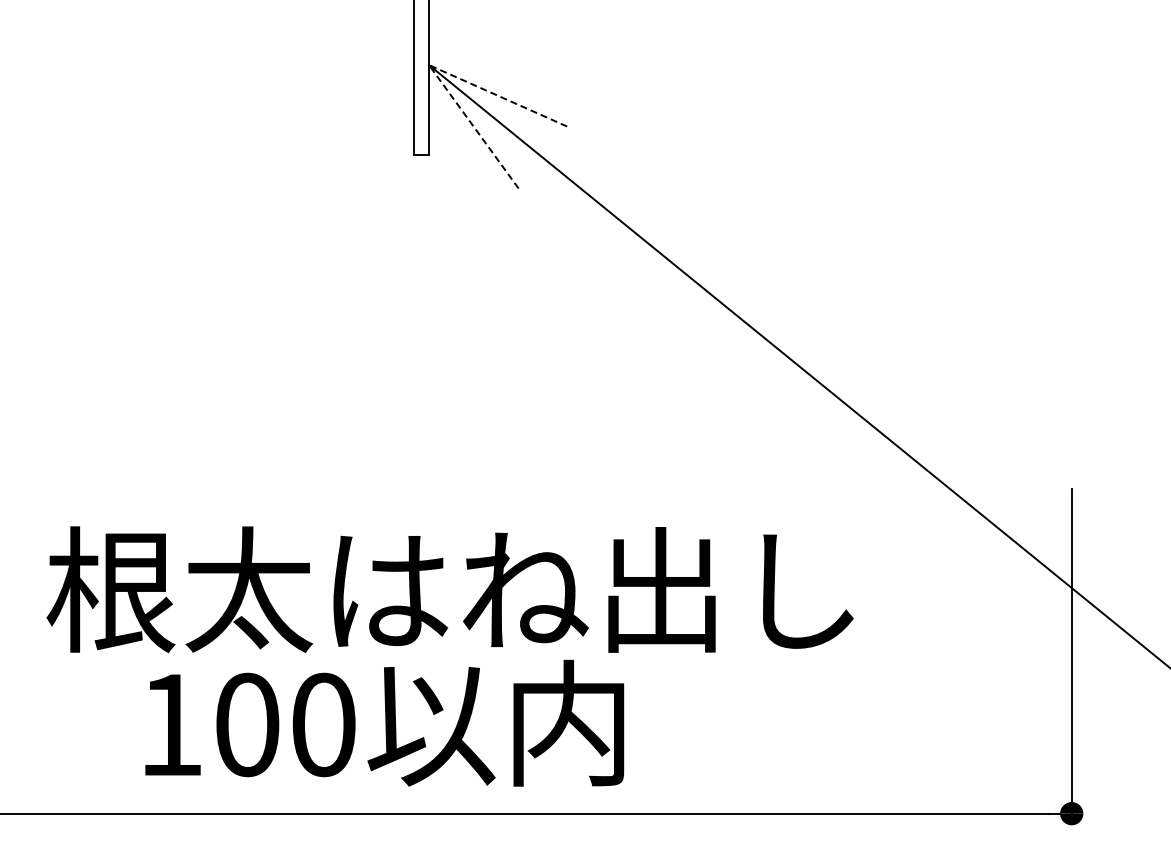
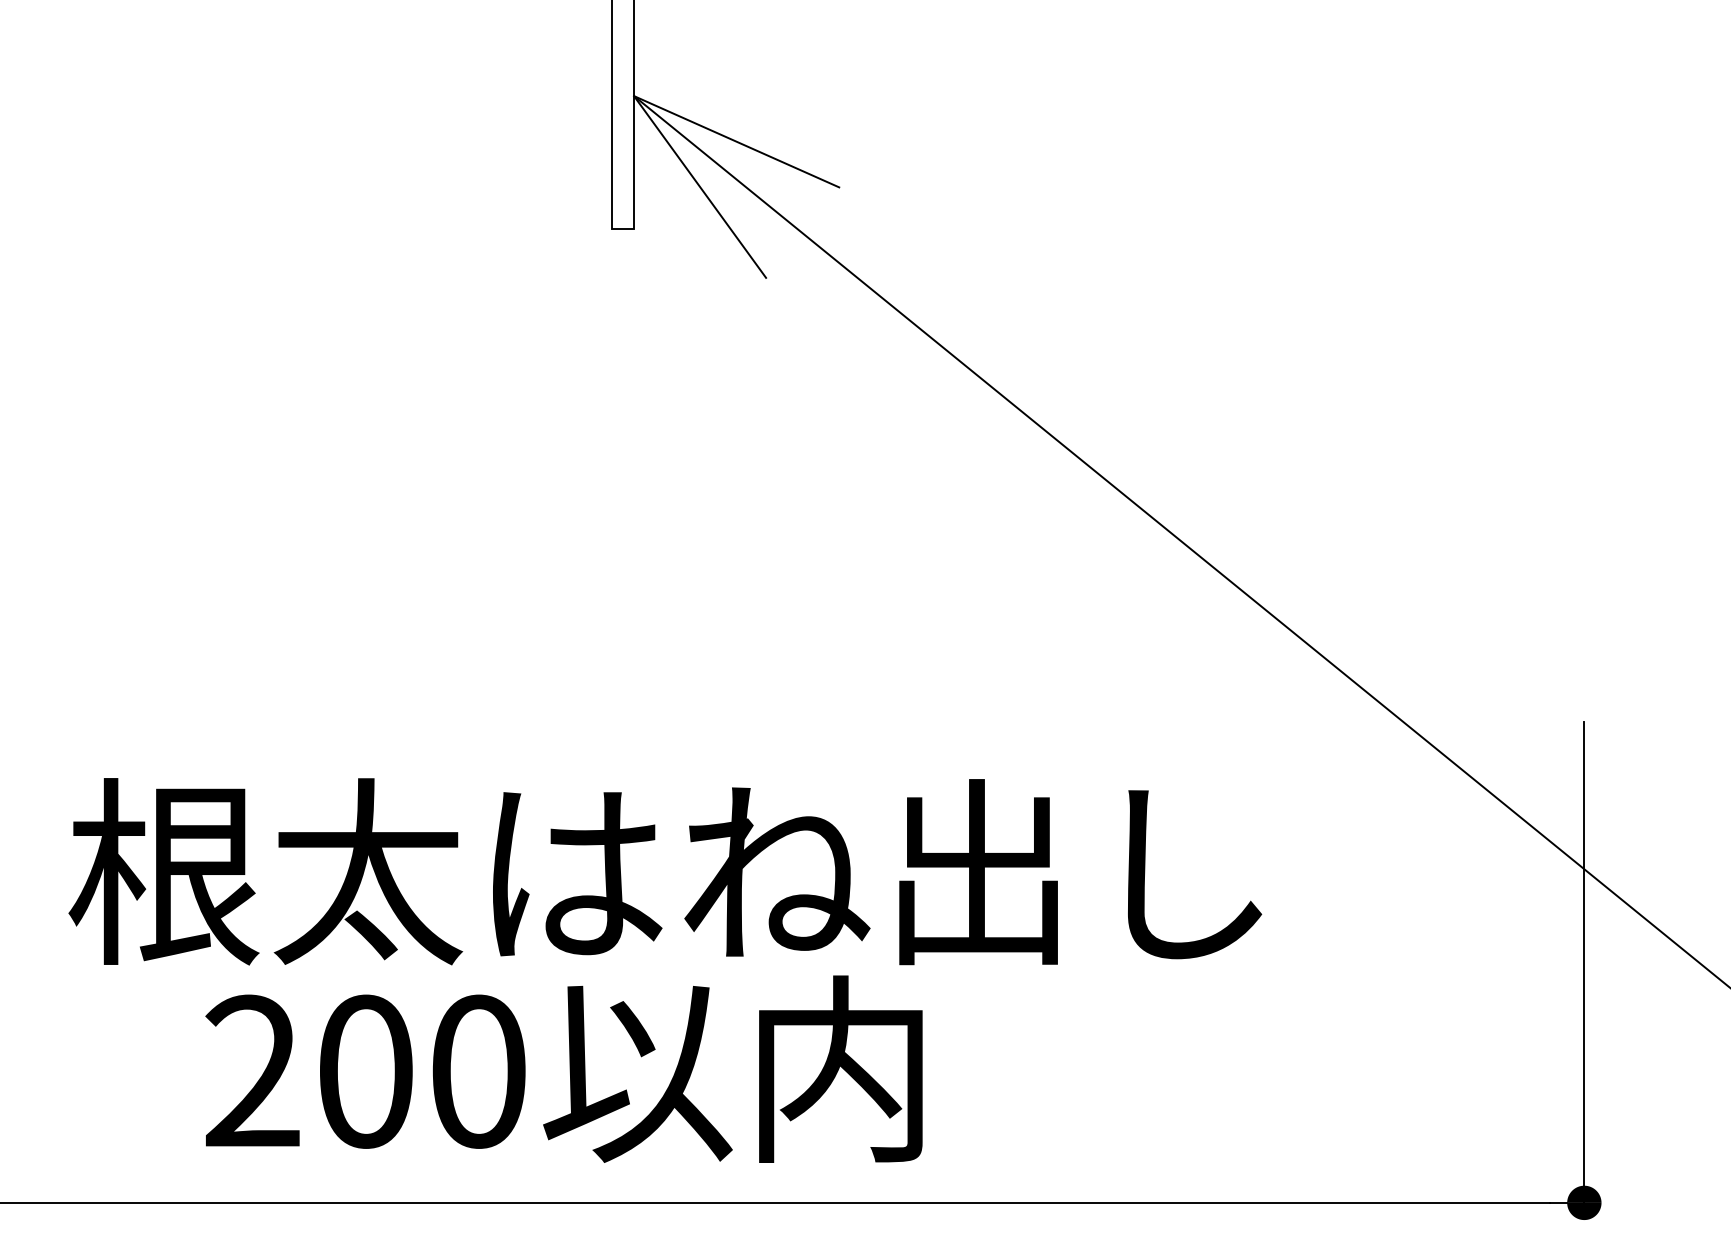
line: (428, 65) -> (633, 96), dashed -> solid
text: (170, 723) -> (251, 1069), 100 -> 200

